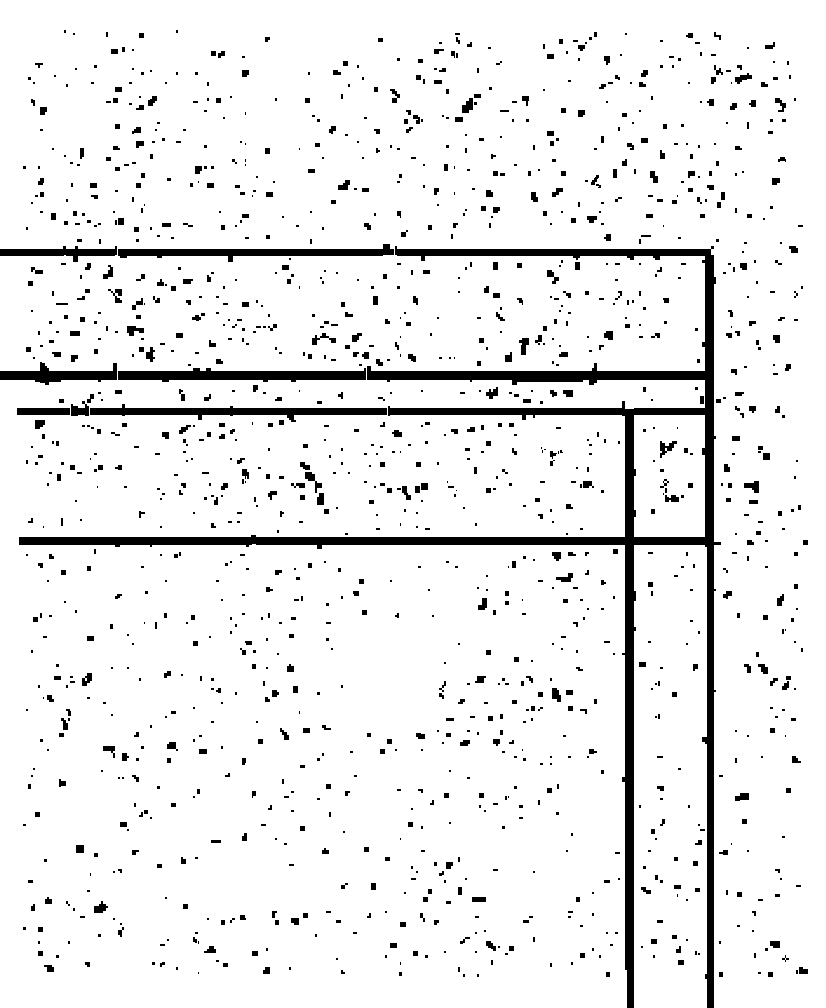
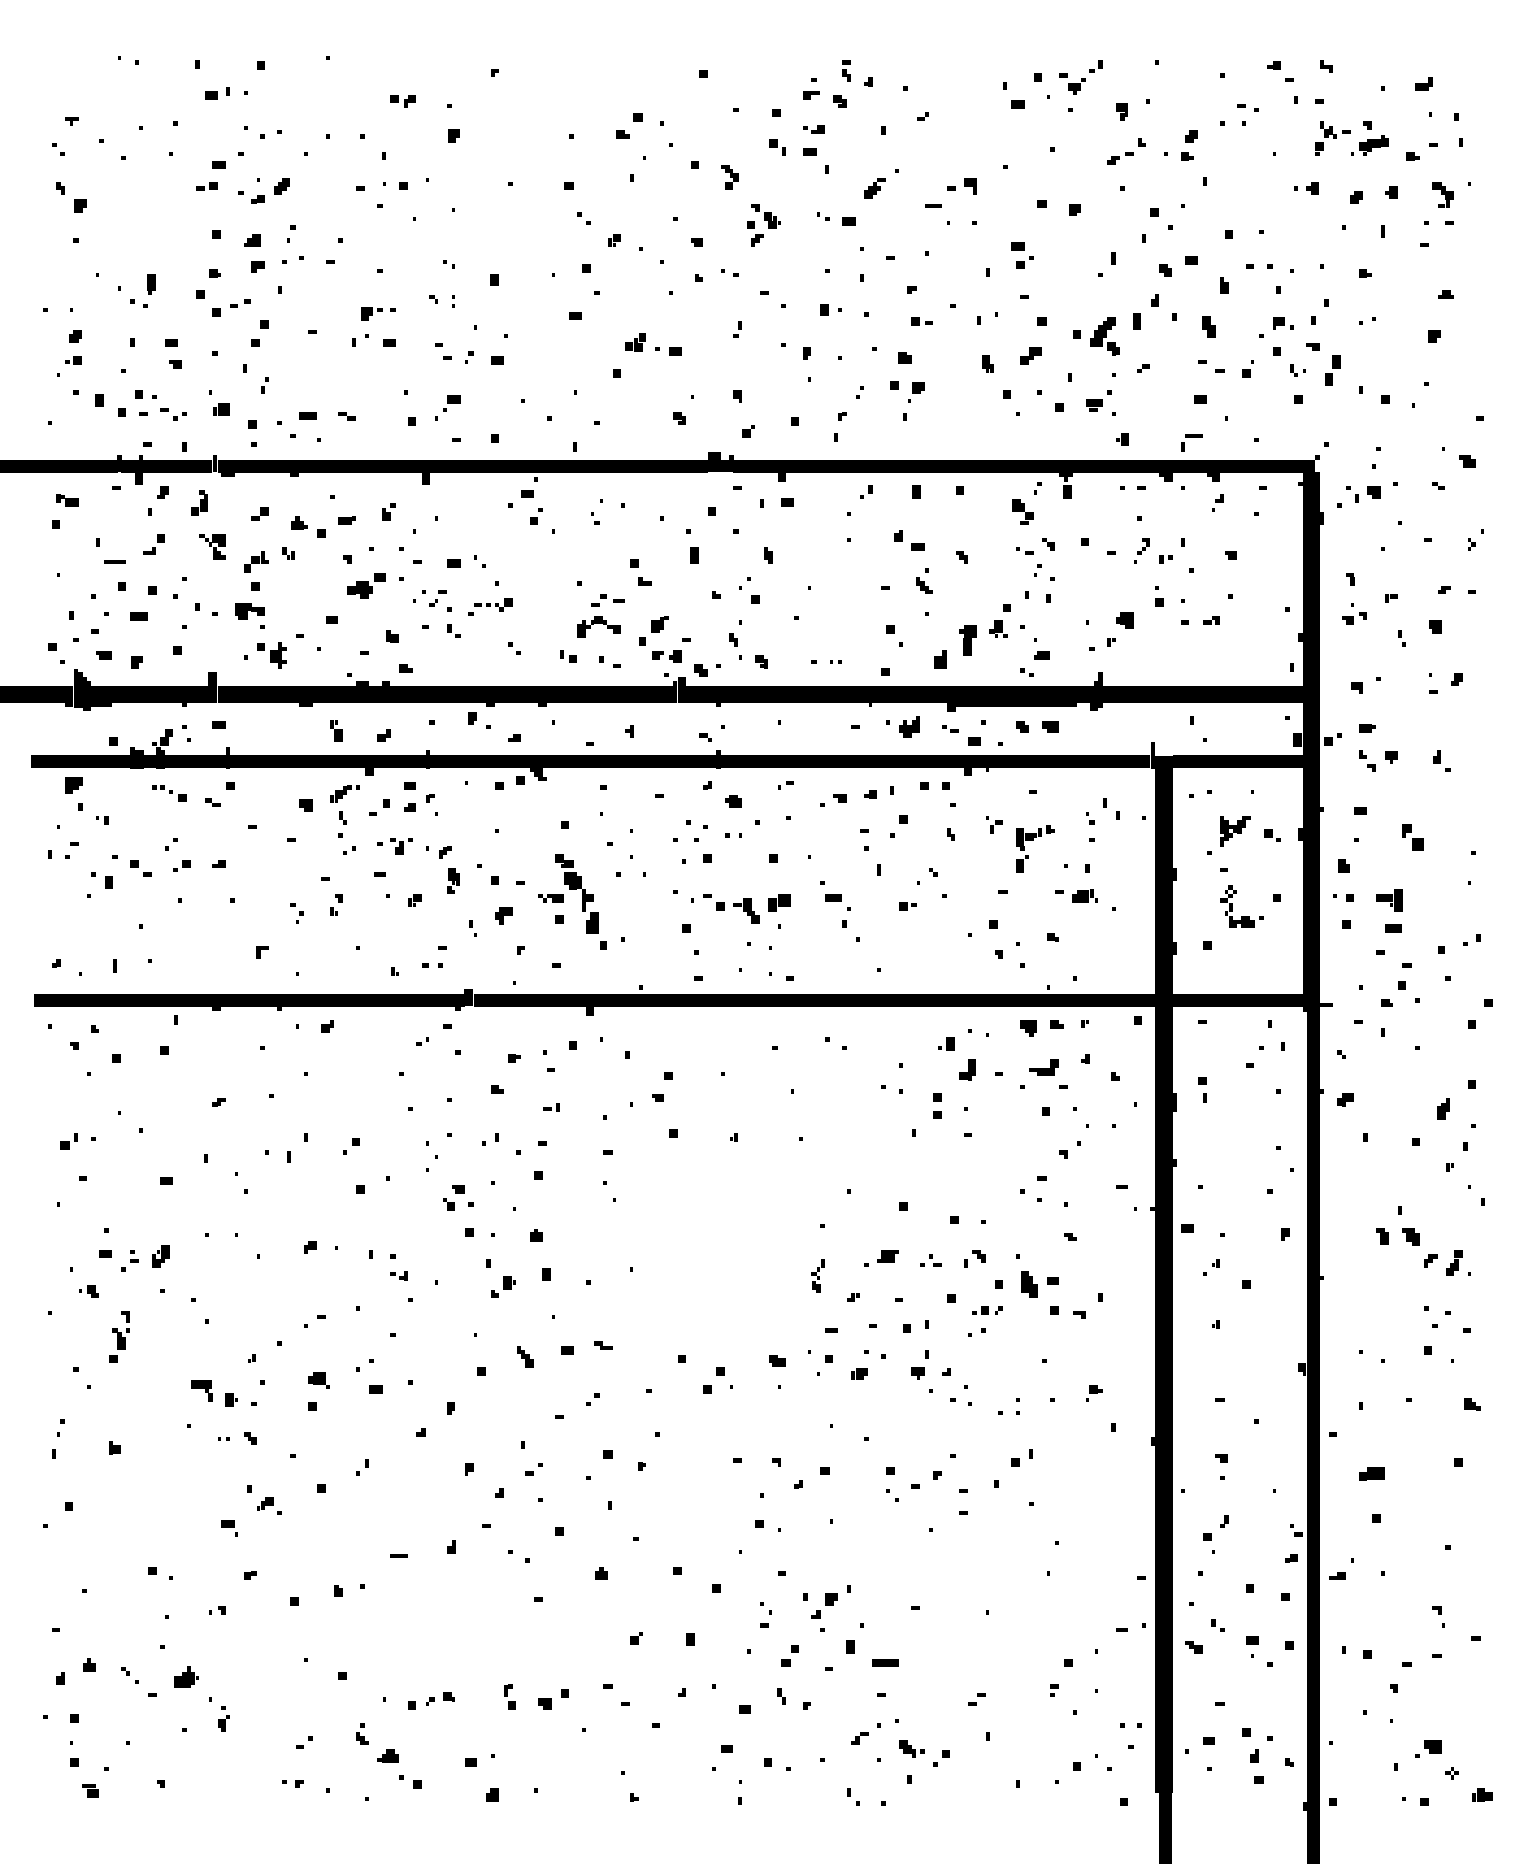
part: (476, 98) -> (880, 182), size x0.62
part: (592, 181) -> (1095, 335), size x1.67
part: (198, 316) -> (366, 585), size x1.67
part: (551, 456) -> (1019, 844), size x1.67
part: (451, 488) -> (834, 903), size x1.67
part: (213, 499) -> (394, 846), moved
part: (482, 603) -> (967, 1067), moved
part: (86, 850) -> (159, 1572), size x0.62

